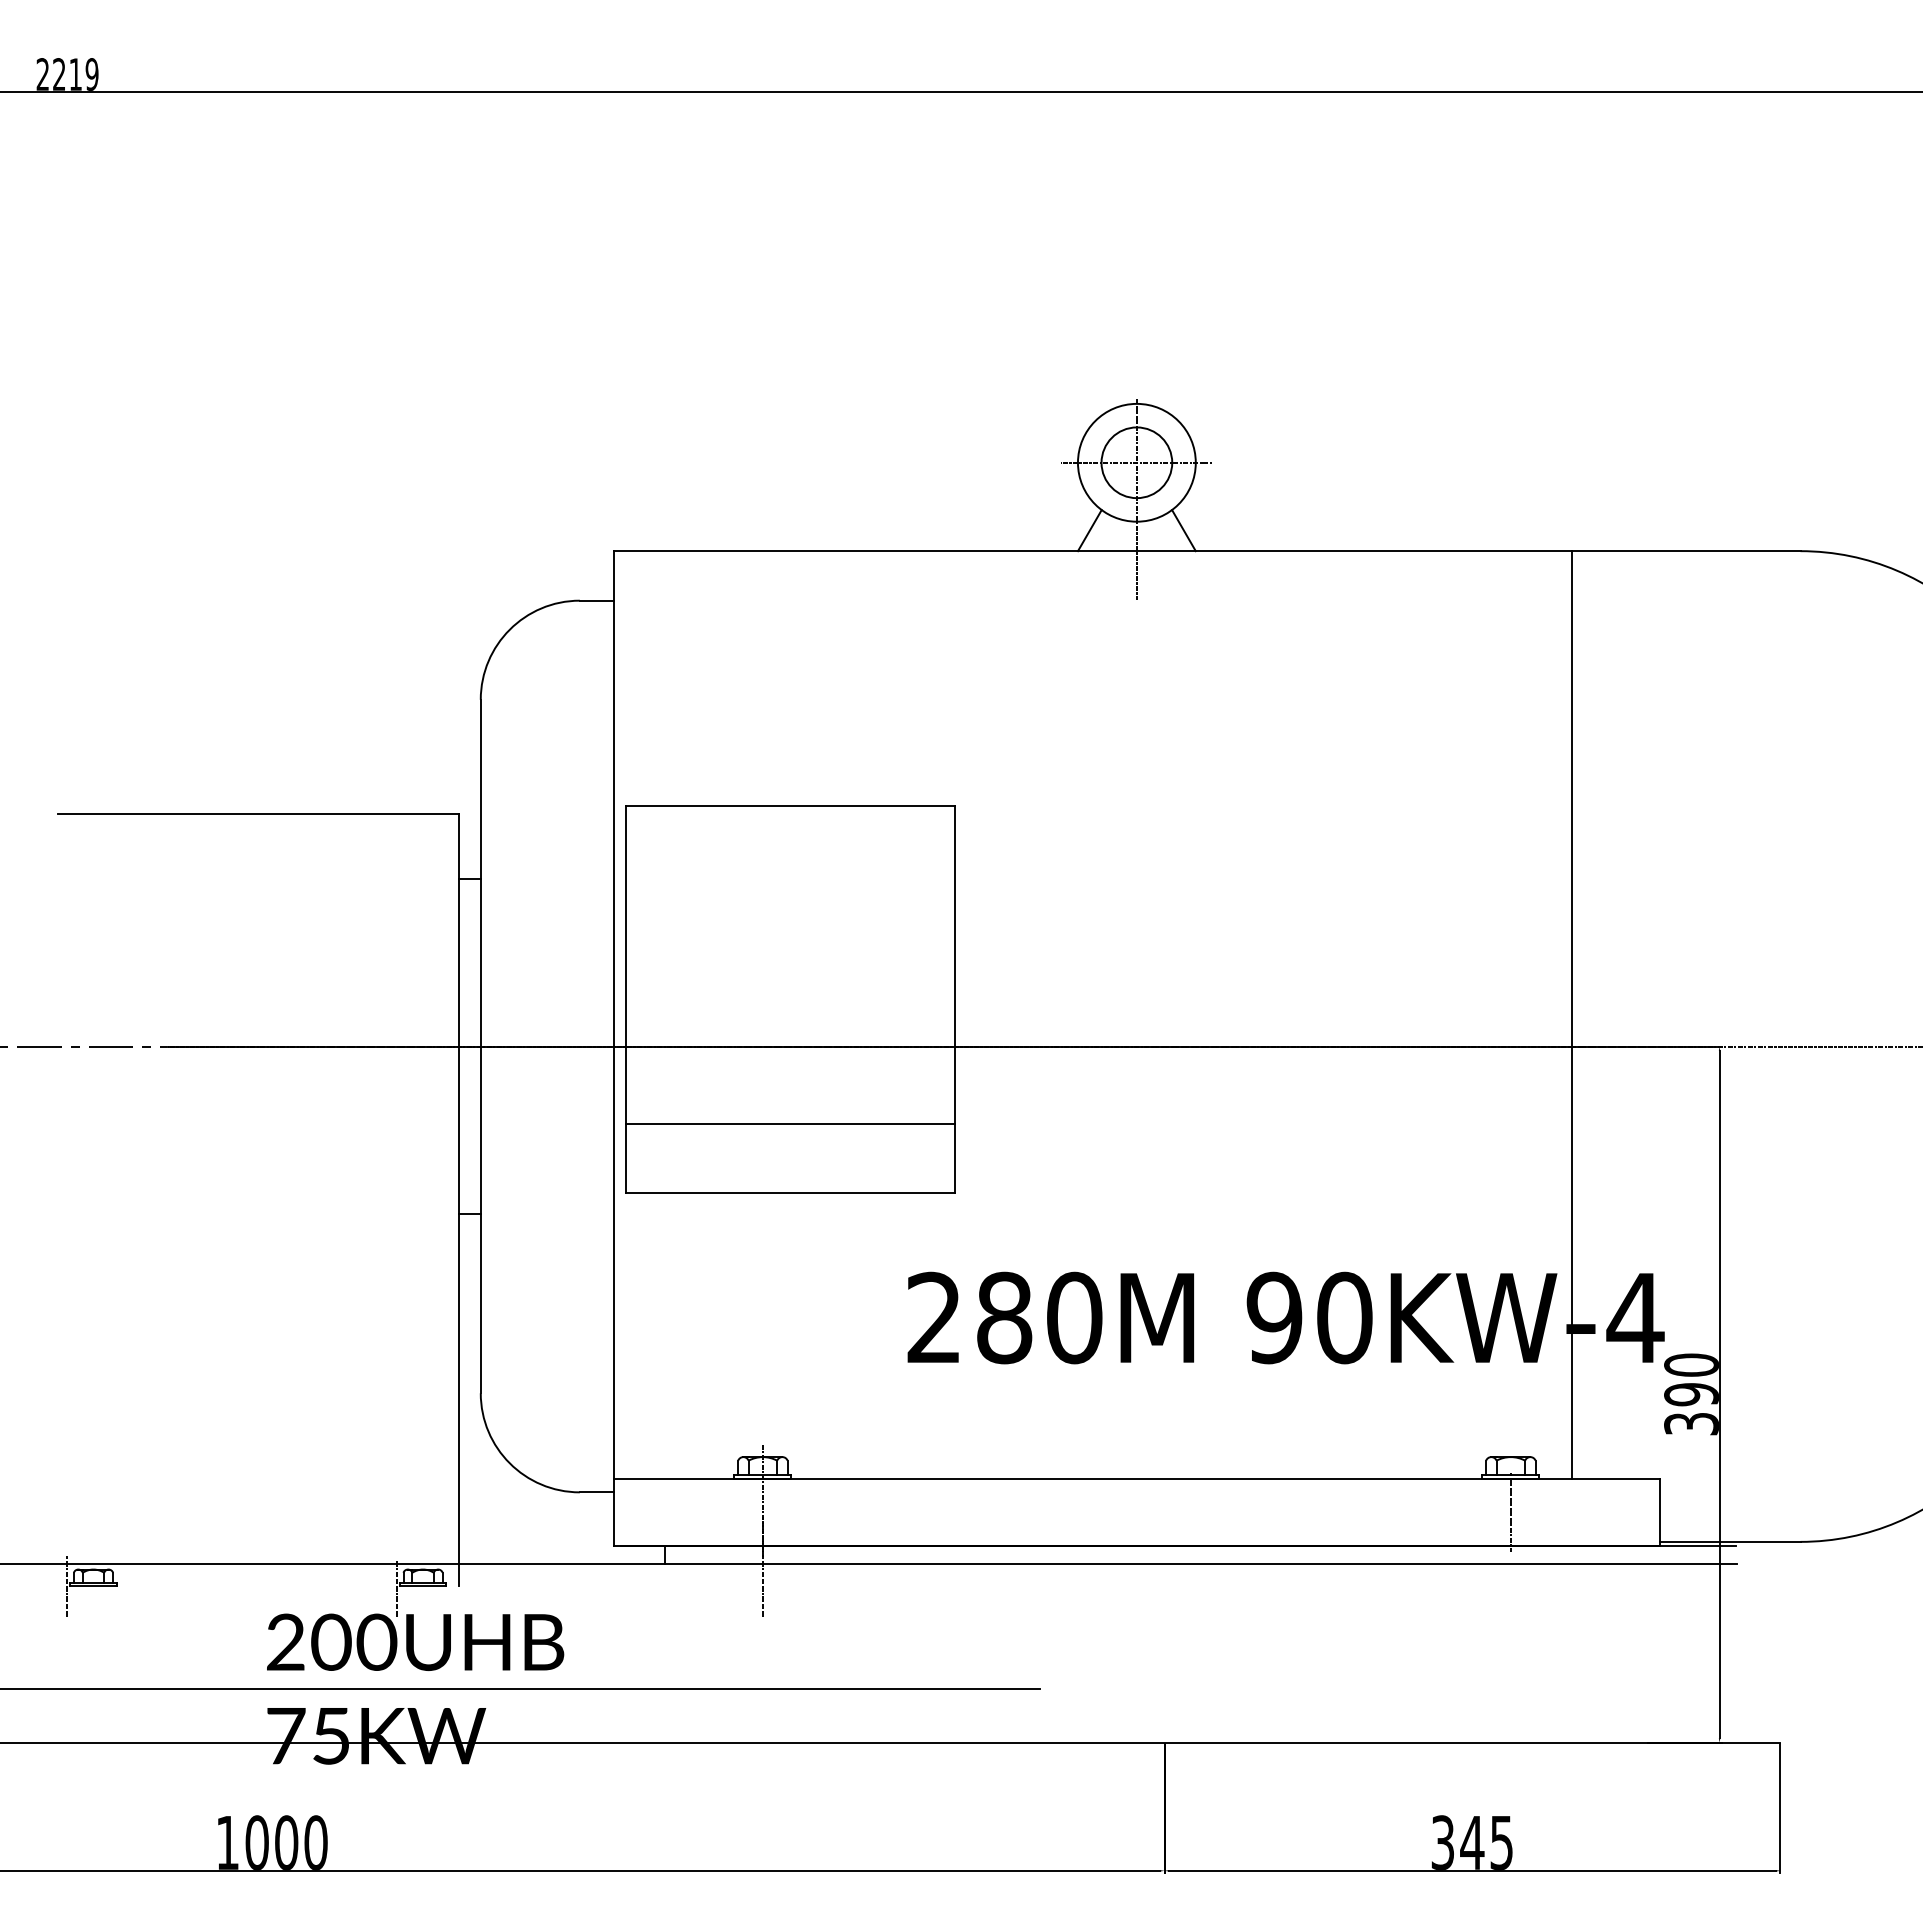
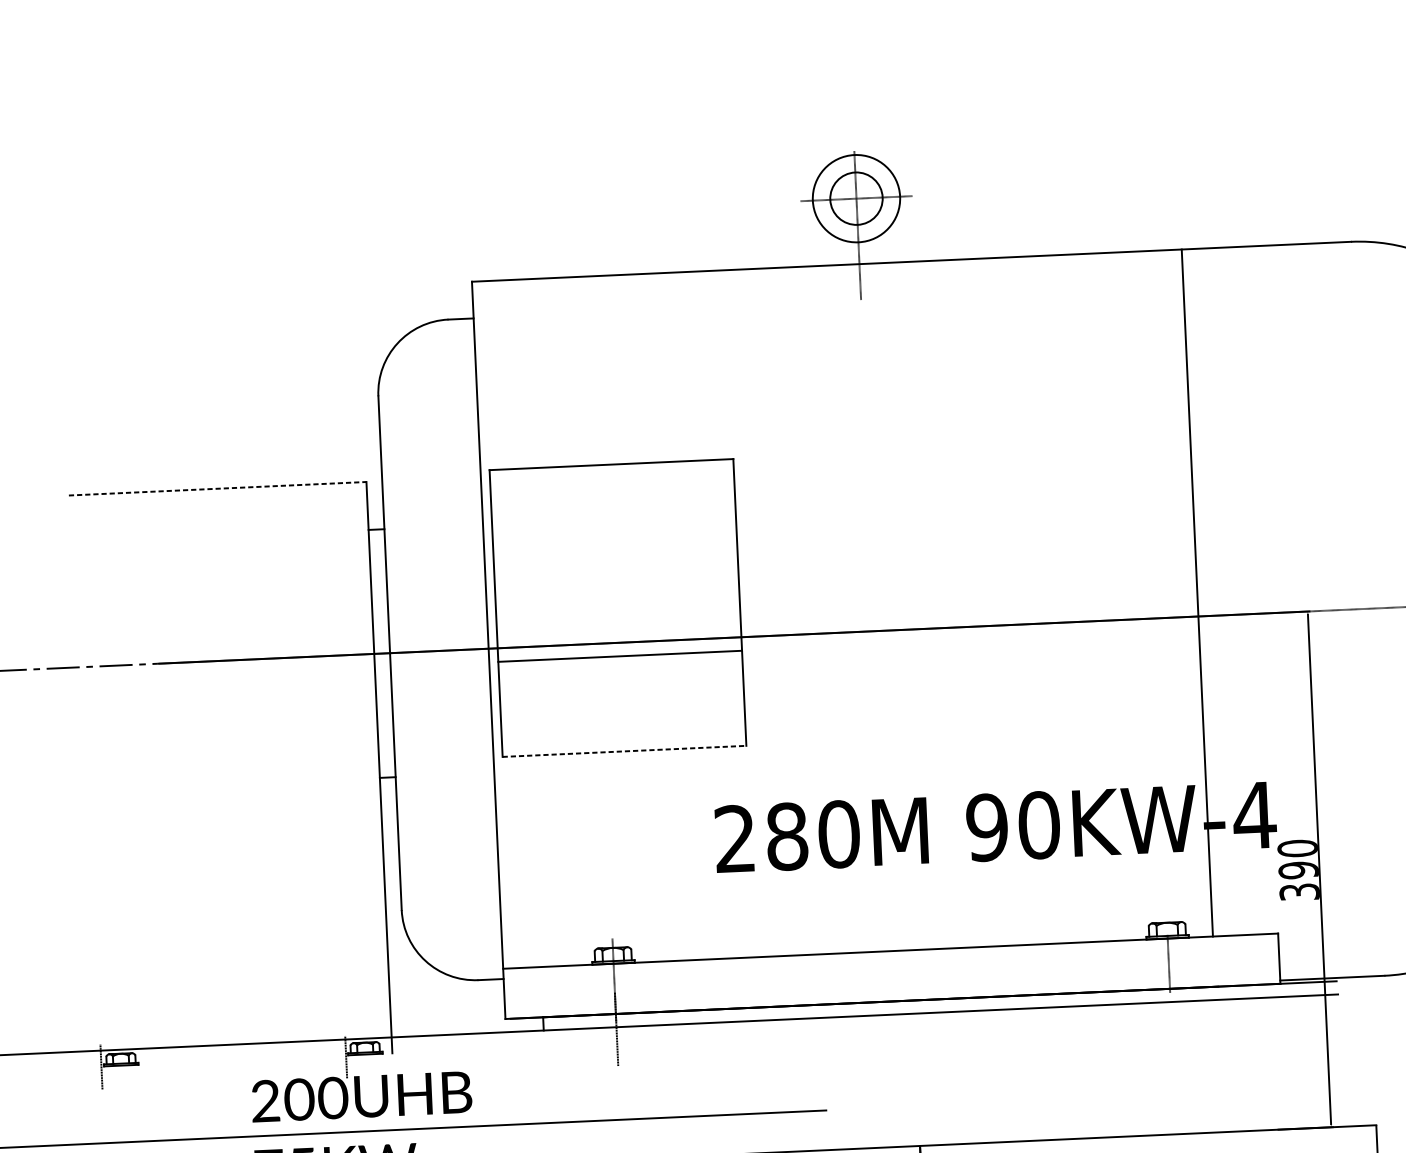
line: (1089, 530) -> (823, 250), removed
line: (1183, 530) -> (893, 247), removed
line: (258, 814) -> (217, 488), solid -> dashed
line: (790, 1123) -> (620, 656), moved
line: (791, 1193) -> (625, 751), solid -> dashed

